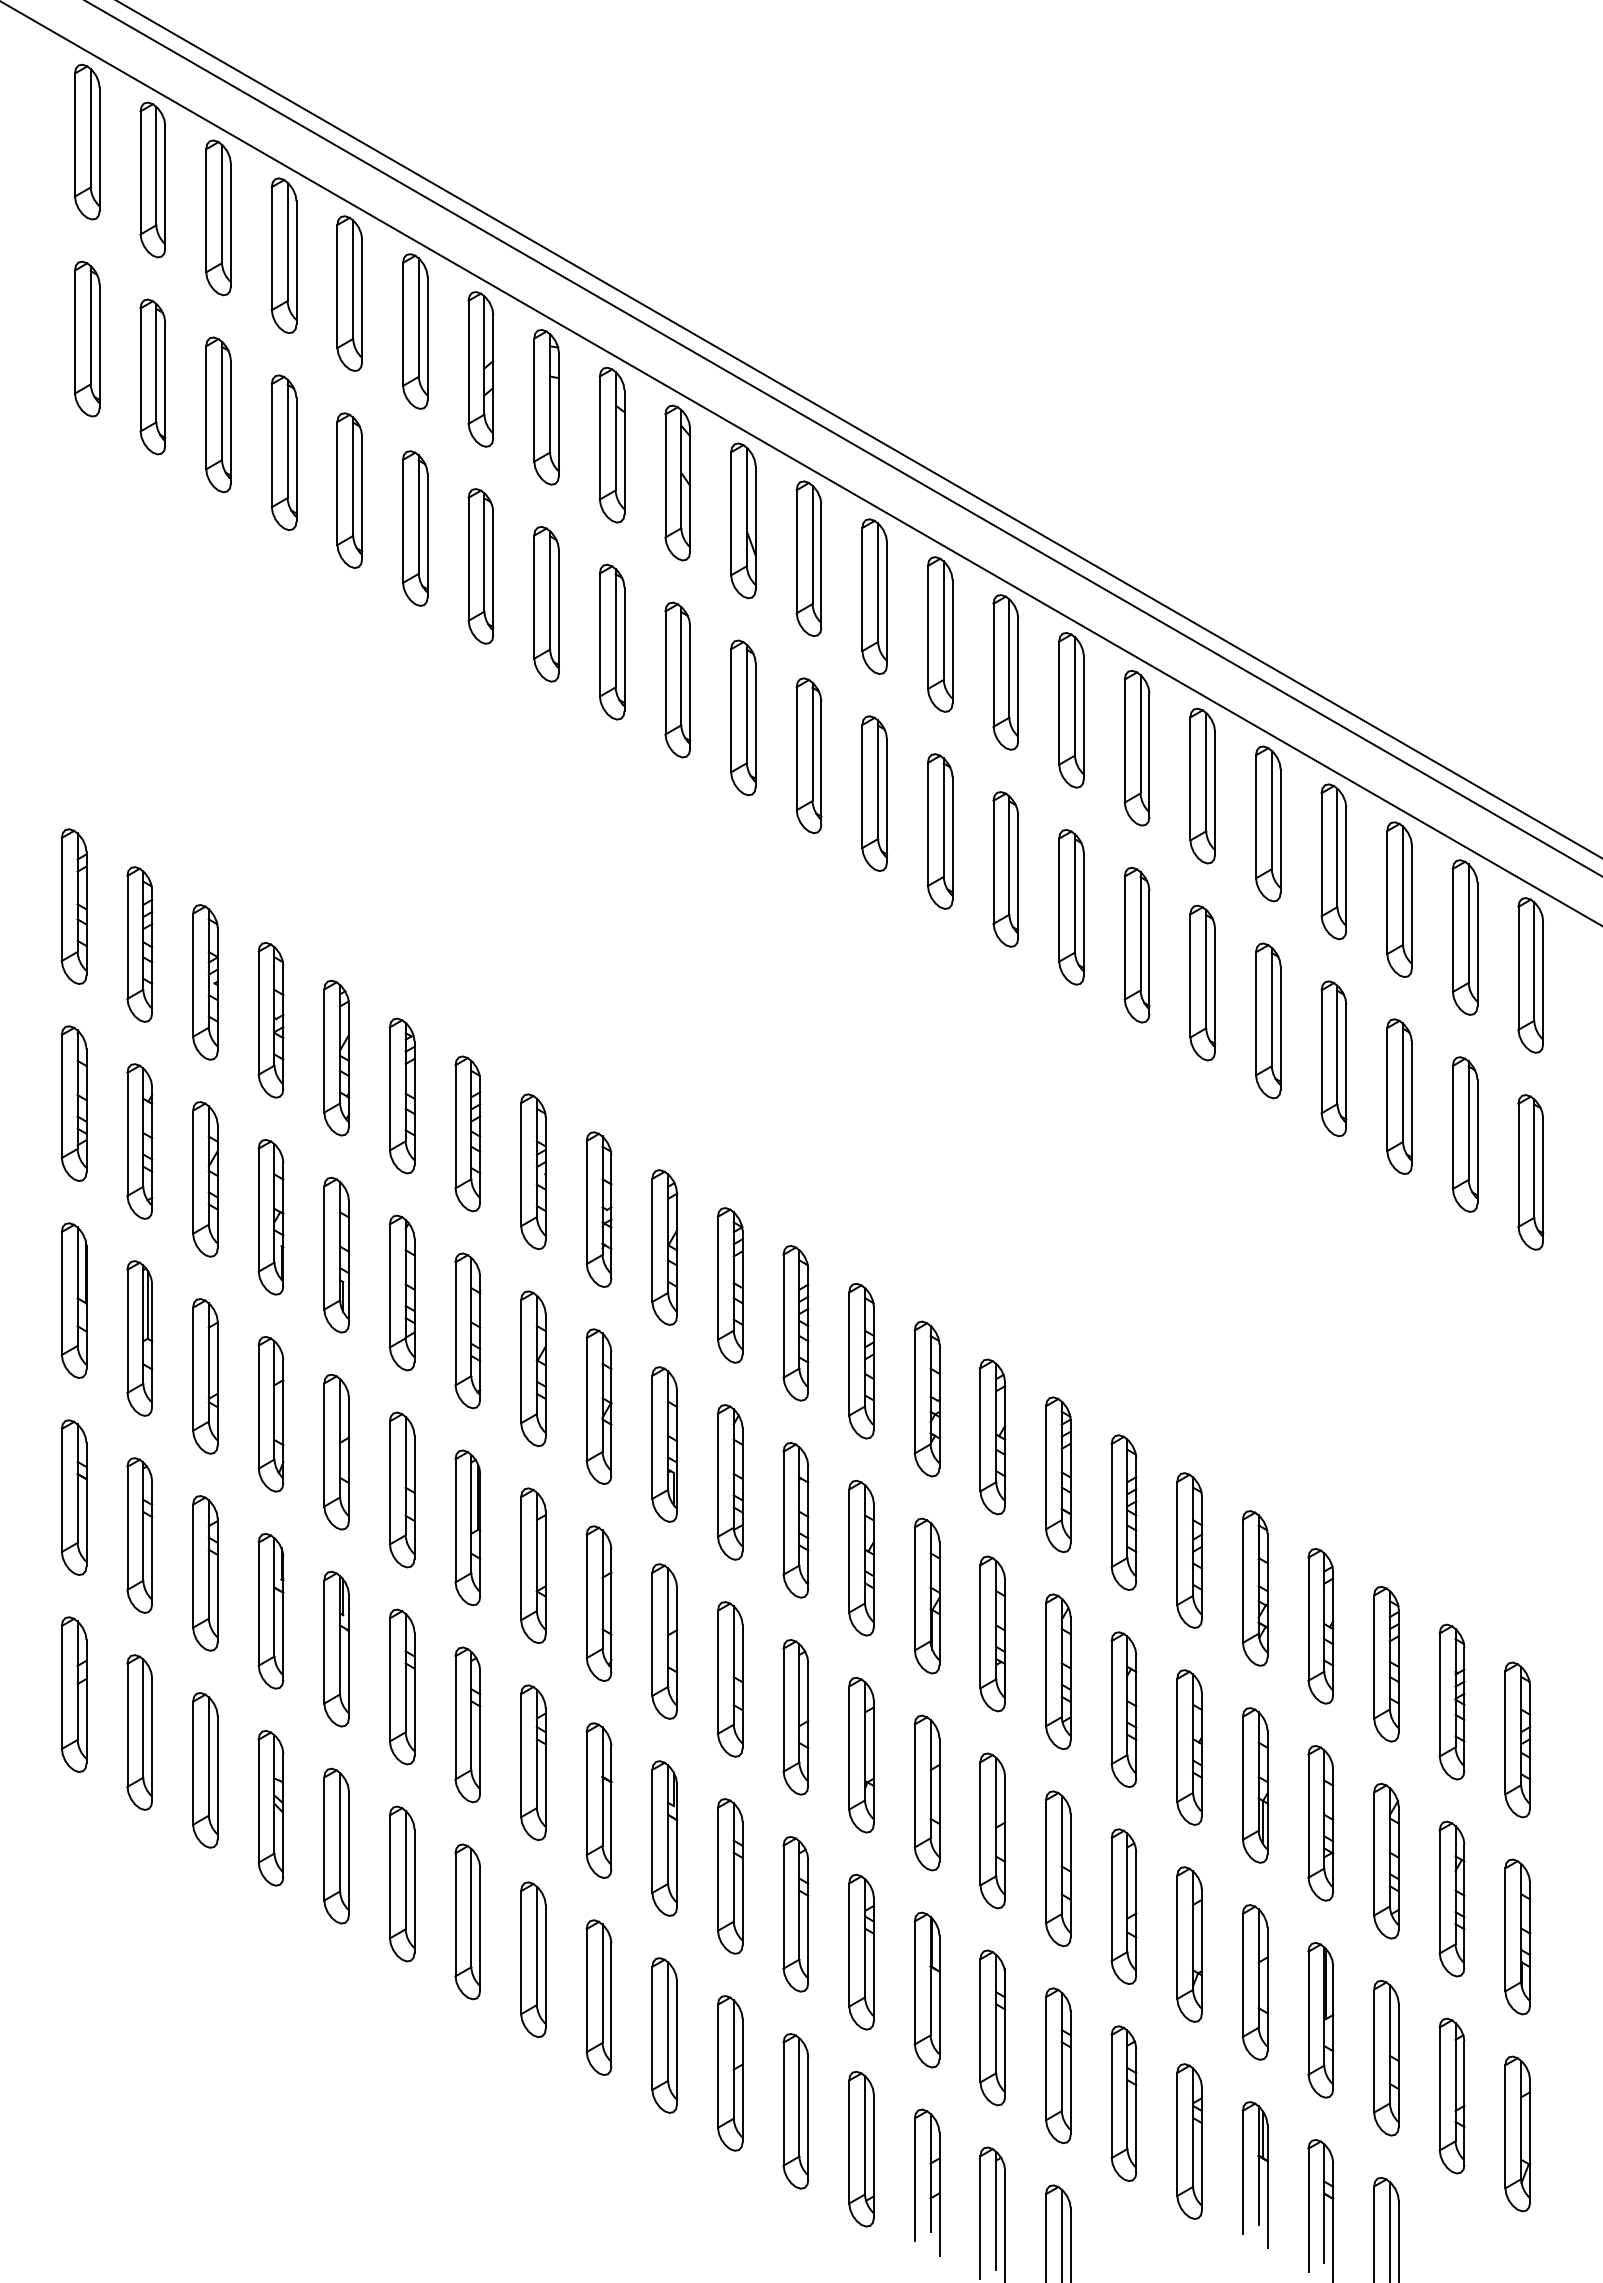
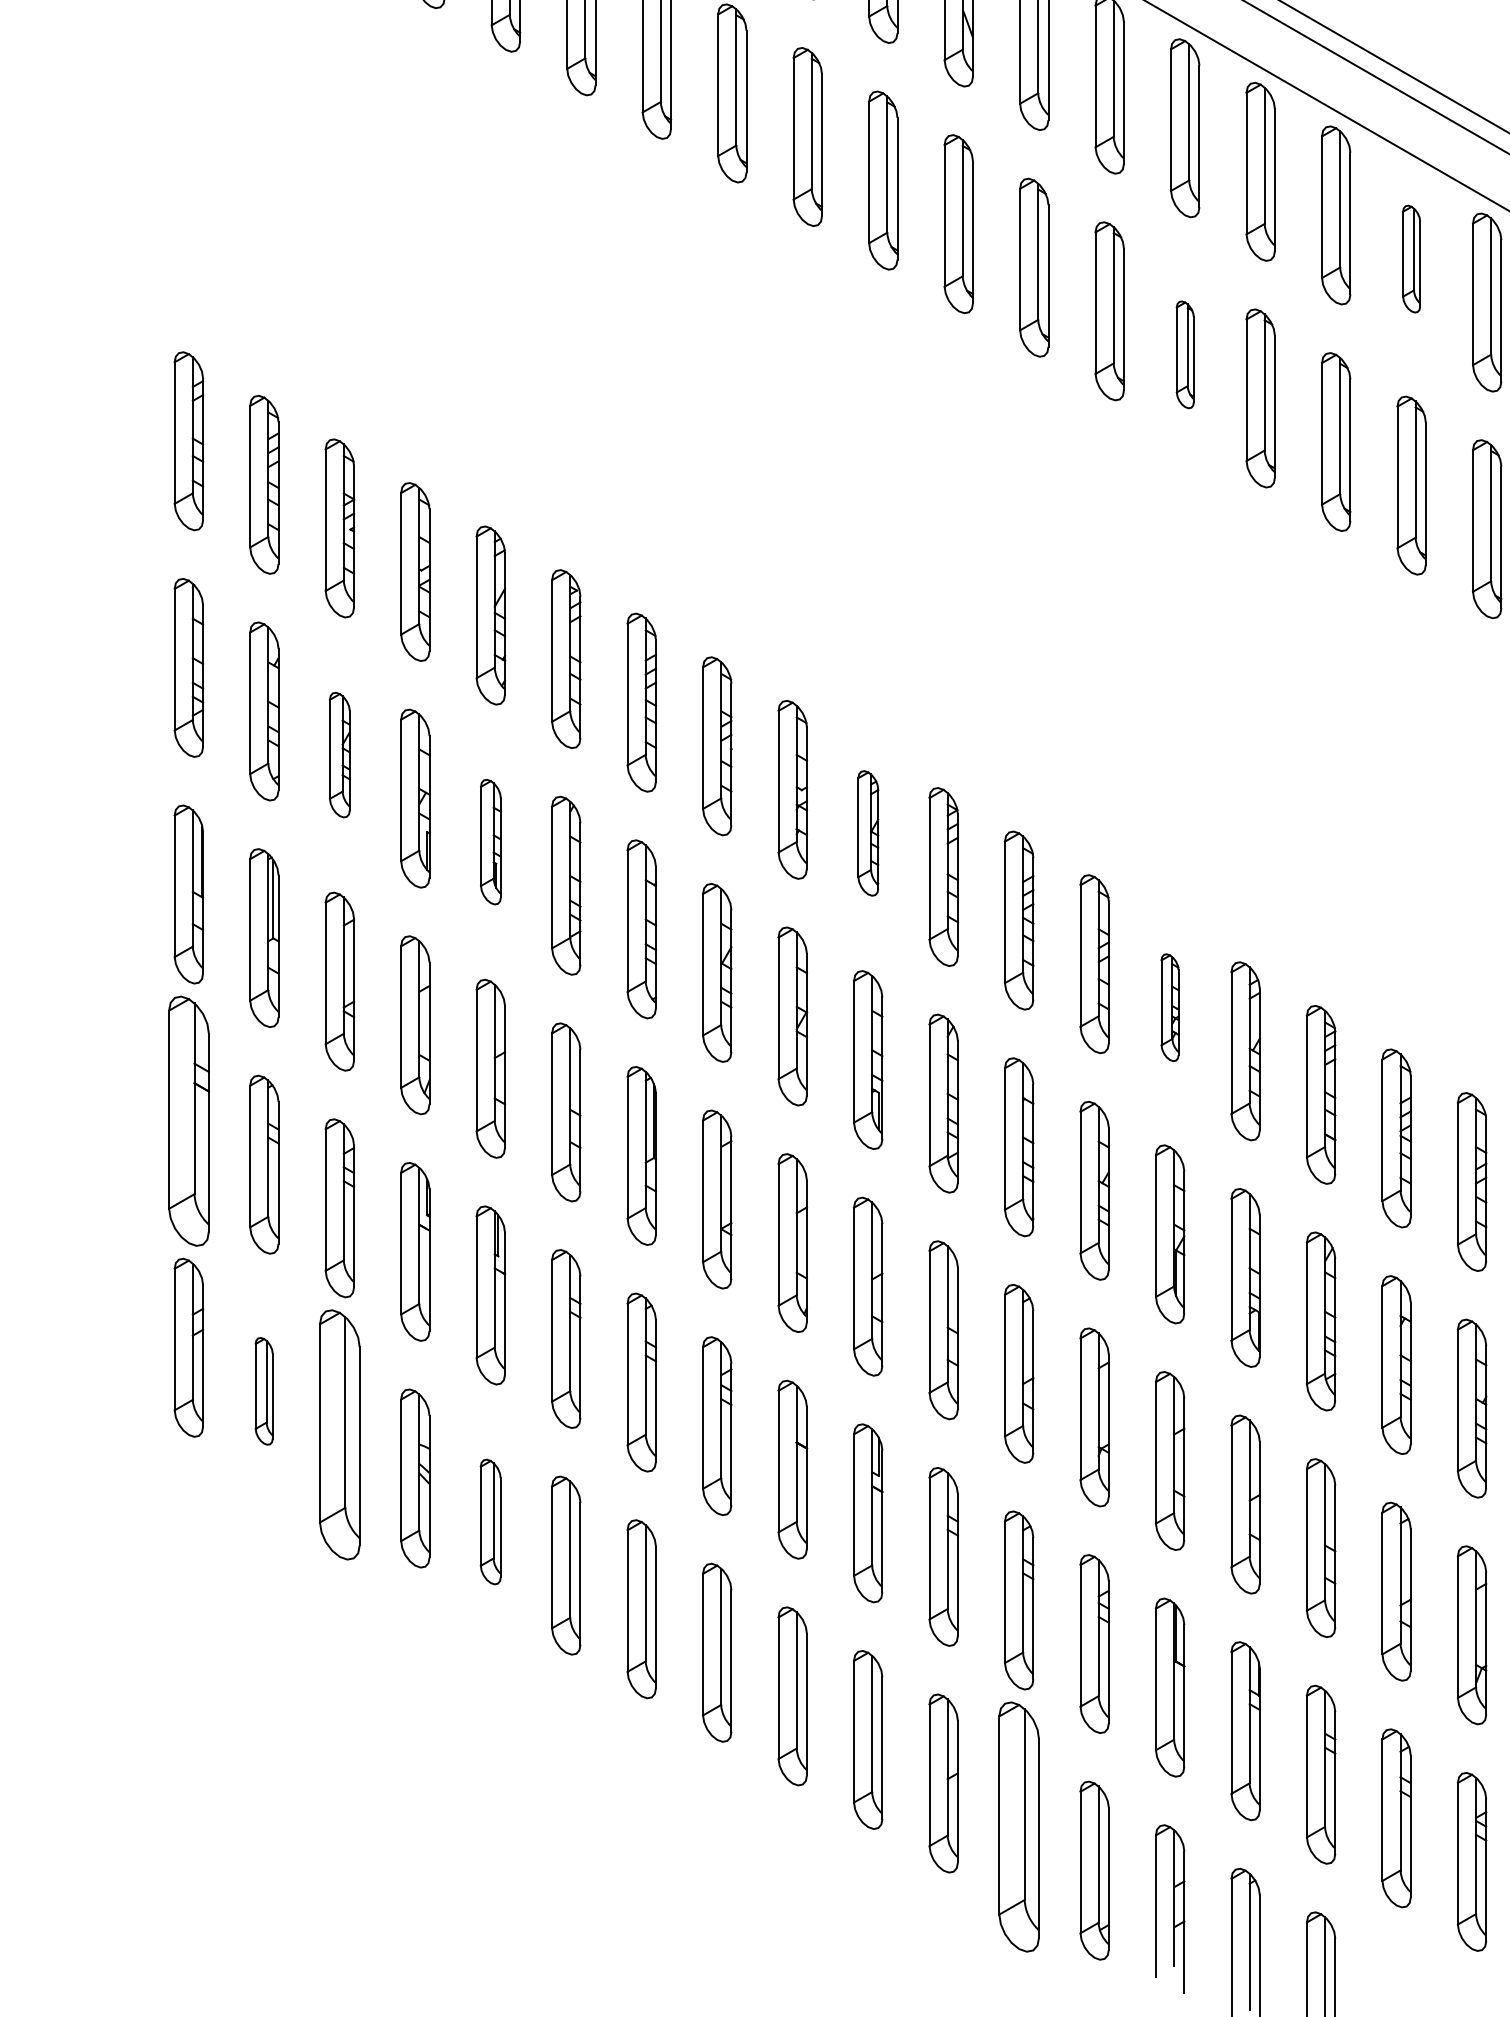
part: (1136, 748) -> (1410, 259), size x0.6
part: (940, 831) -> (1185, 354), size x0.6
part: (205, 1179) -> (339, 755), size x0.7
part: (664, 1247) -> (867, 833), size x0.7
part: (336, 1254) -> (490, 841), size x0.7
part: (926, 1398) -> (1169, 1007), size x0.6
part: (73, 1497) -> (188, 1120), size x1.4
part: (139, 1732) -> (264, 1391), size x0.6
part: (205, 1770) -> (339, 1435), size x1.4
part: (336, 1845) -> (490, 1521), size x0.7
part: (795, 2111) -> (1018, 1827), size x1.4

